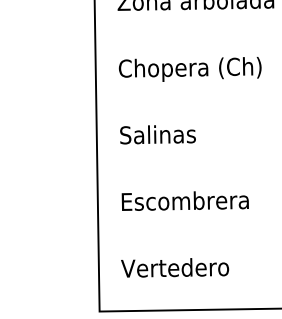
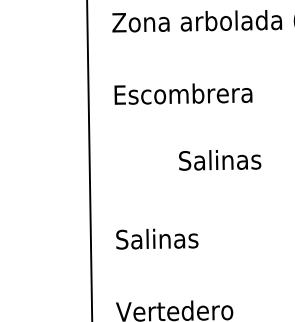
text: (189, 69) -> (190, 96), Chopera (Ch) -> Escombrera
text: (157, 134) -> (219, 160), moved
text: (184, 201) -> (184, 239), Escombrera -> Salinas

